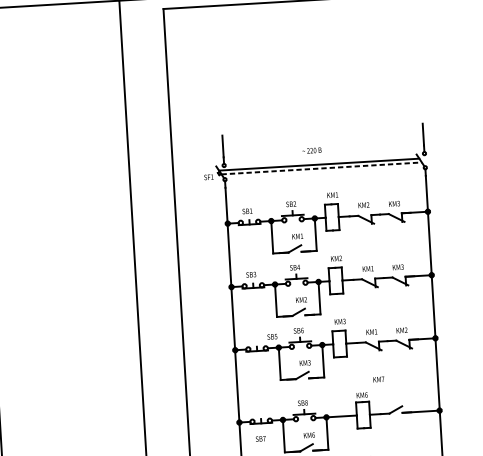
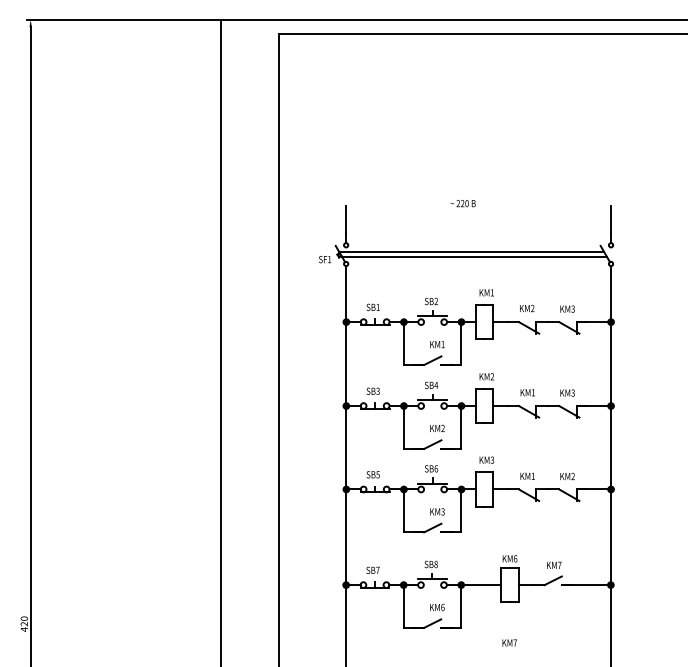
text: (311, 150) -> (462, 203), moved
line: (321, 168) -> (474, 256), dashed -> solid
text: (271, 336) -> (372, 474), moved
text: (379, 378) -> (554, 564), moved
text: (260, 438) -> (372, 569), moved

